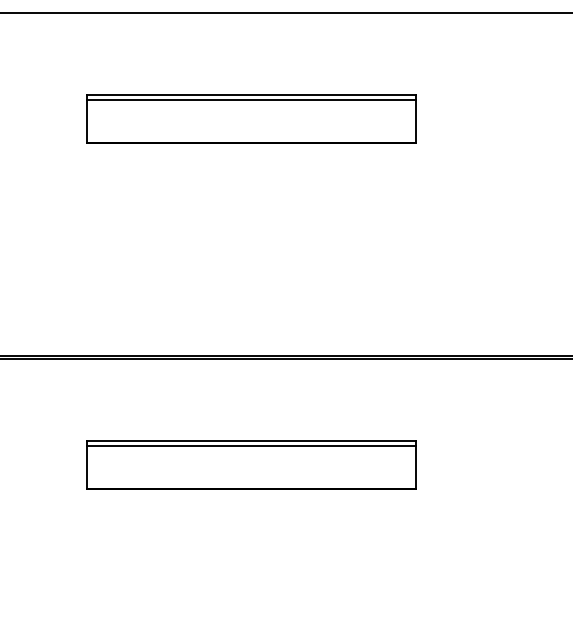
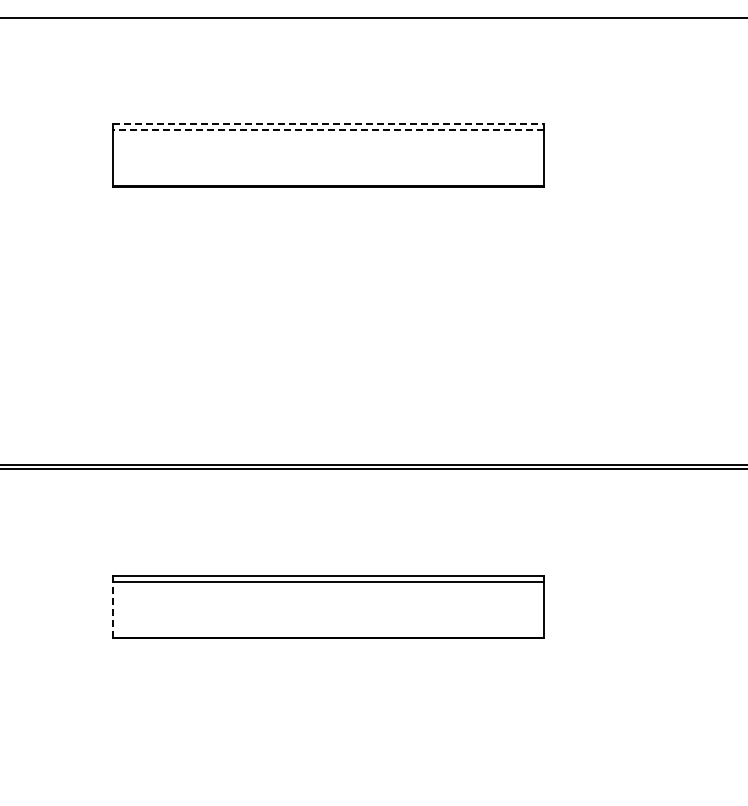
line: (251, 95) -> (328, 124), solid -> dashed
line: (250, 99) -> (327, 130), solid -> dashed
line: (87, 467) -> (113, 610), solid -> dashed

